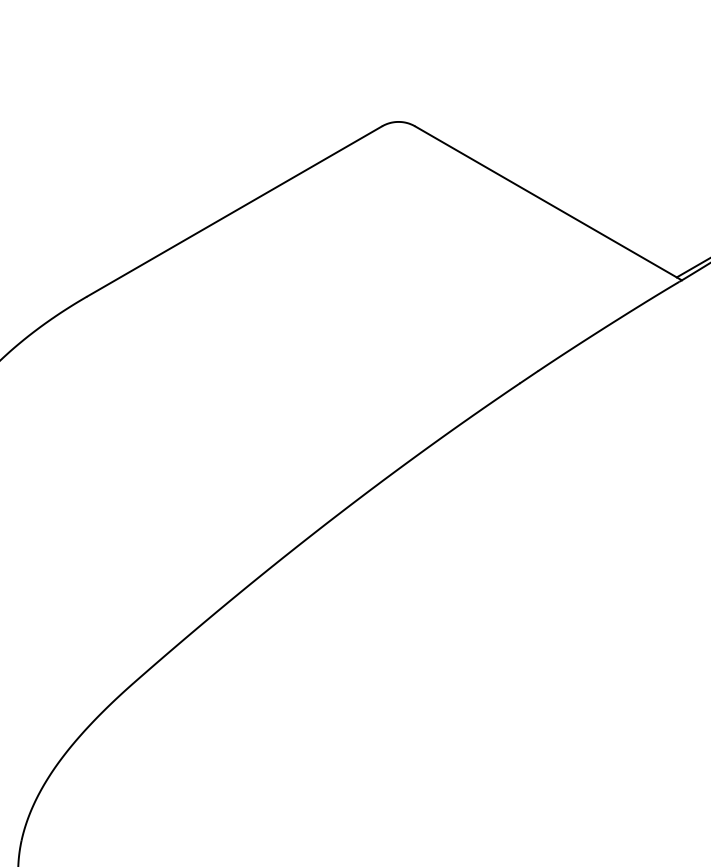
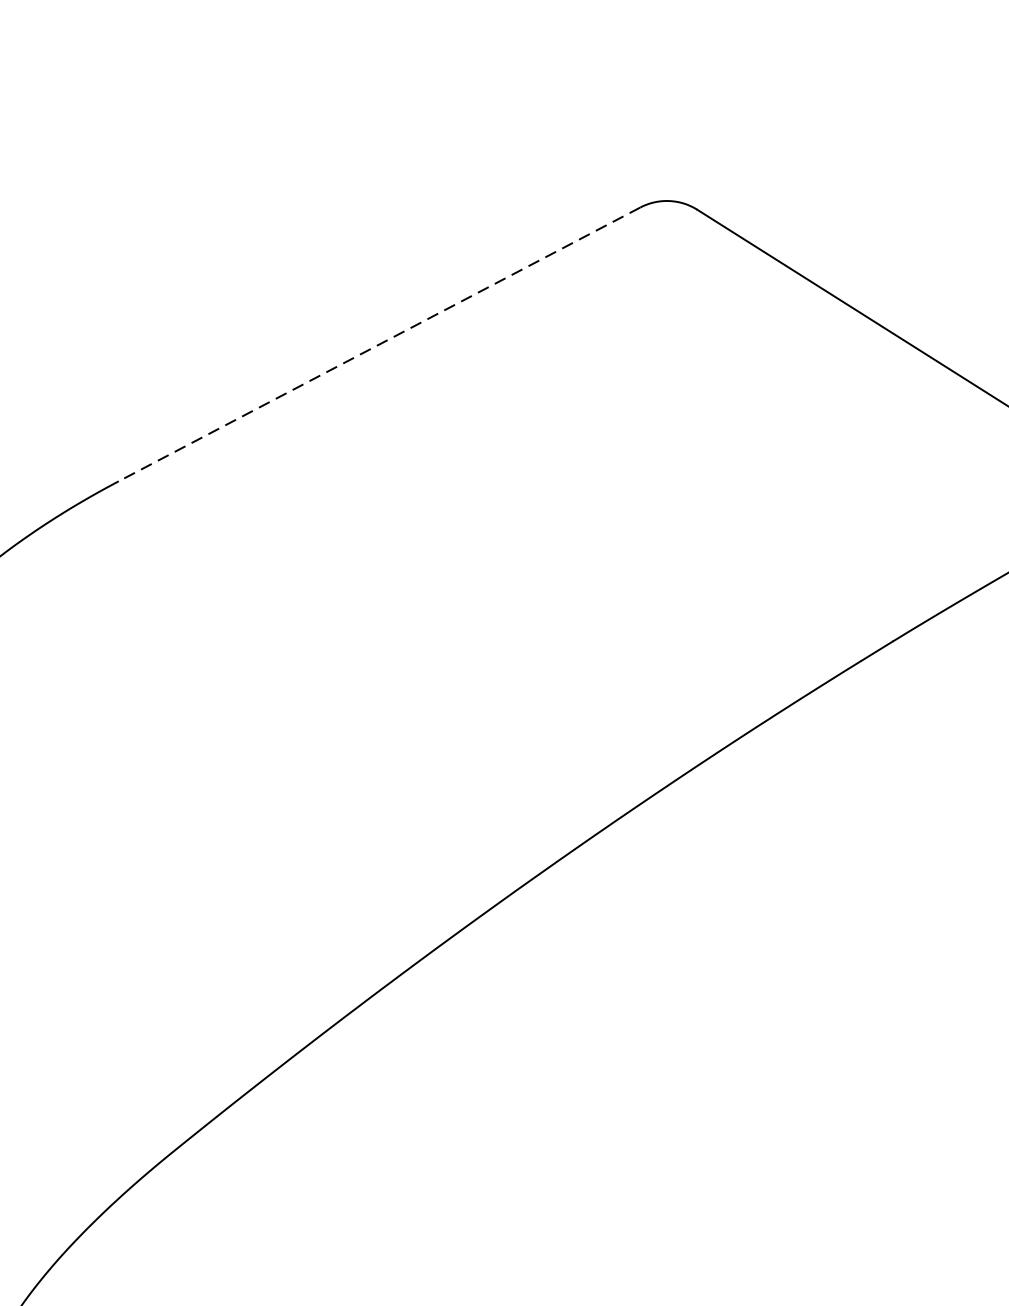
line: (234, 211) -> (379, 344), solid -> dashed

